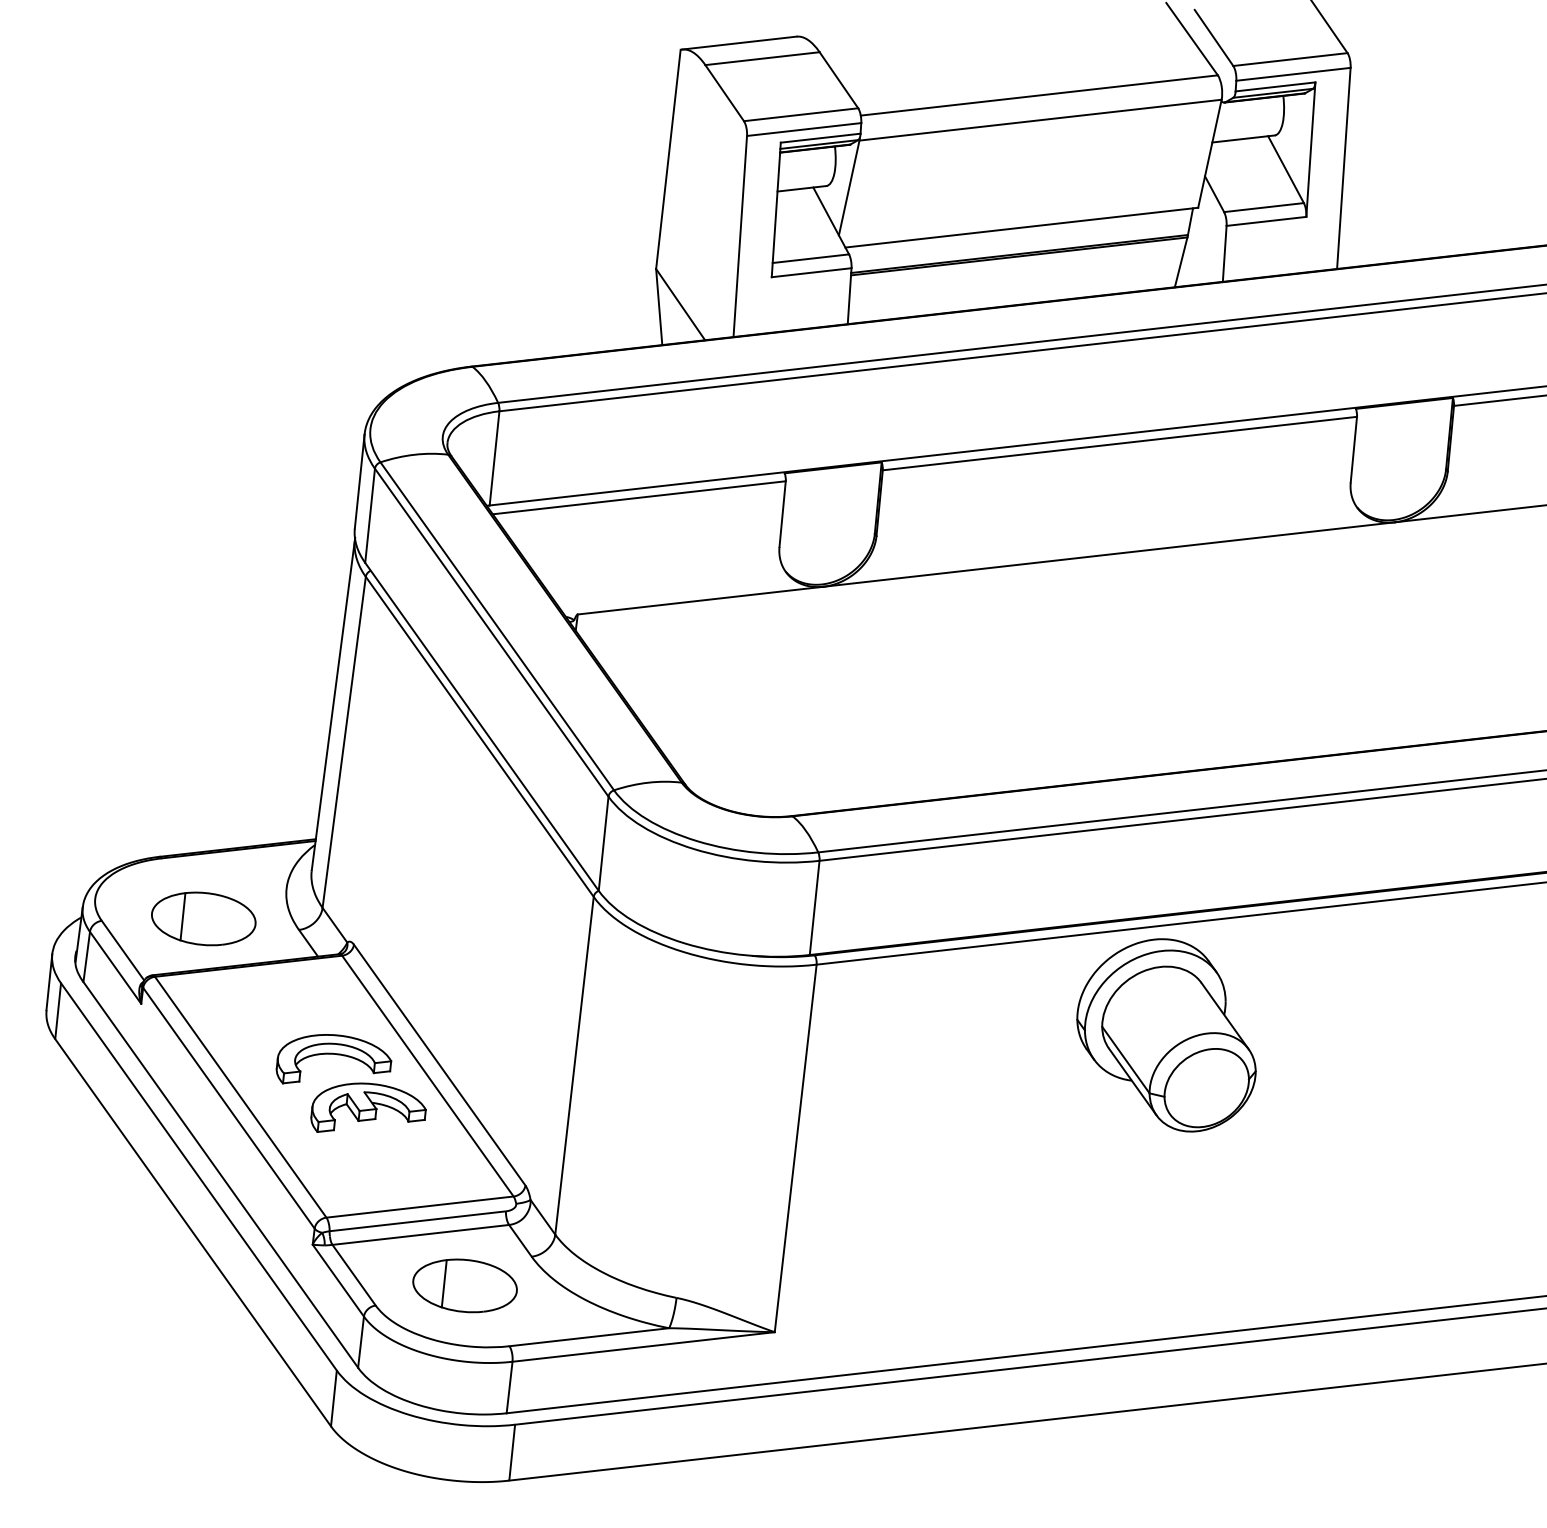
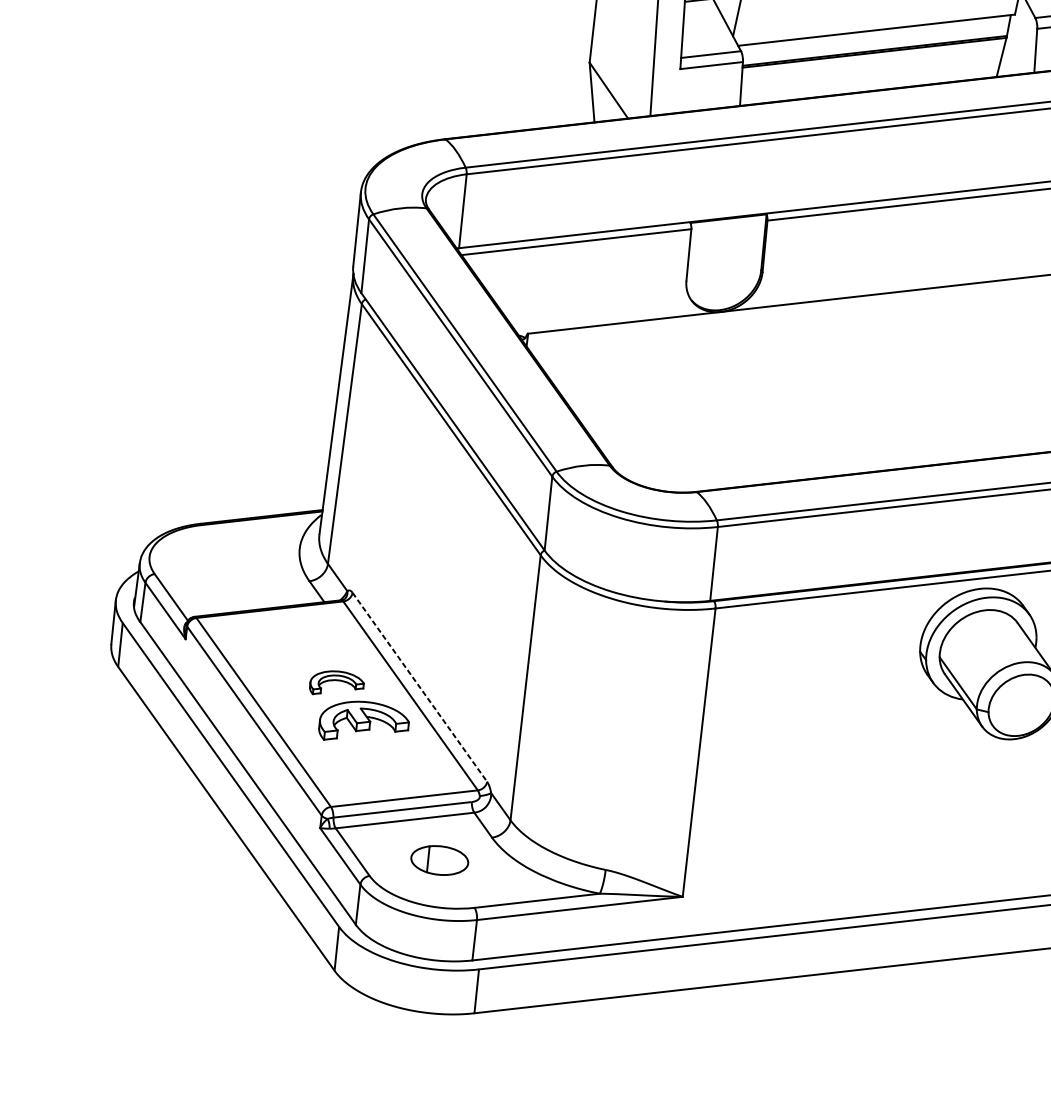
part: (203, 918) -> (234, 572), removed
part: (333, 1059) -> (336, 682), size x0.6
line: (439, 1065) -> (419, 687), solid -> dashed
part: (464, 1285) -> (439, 860), size x0.7

